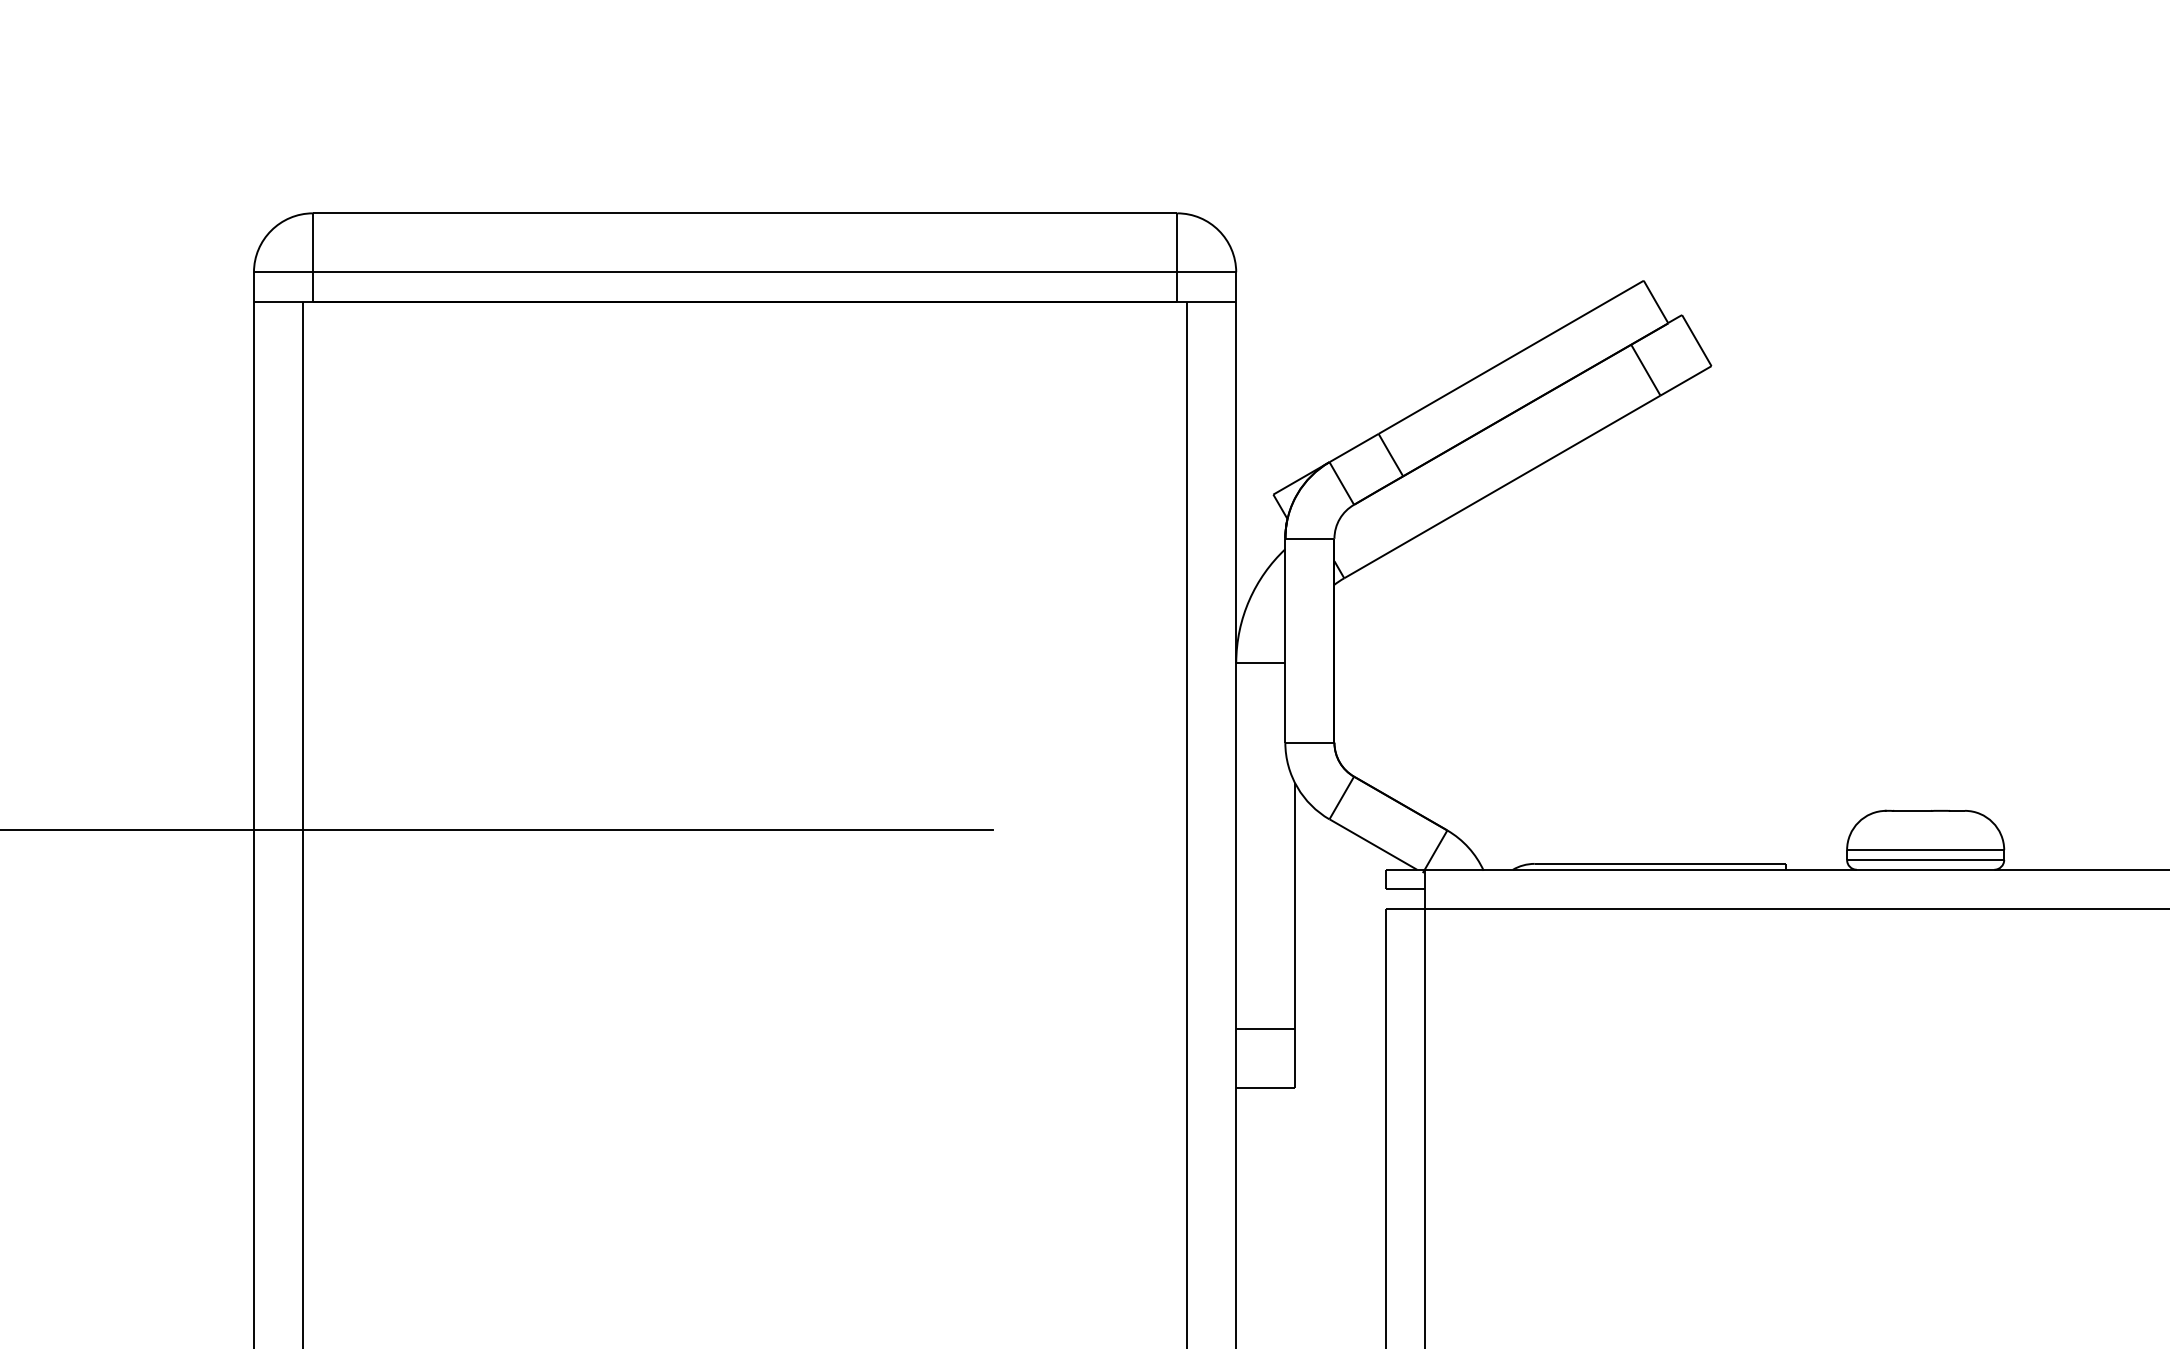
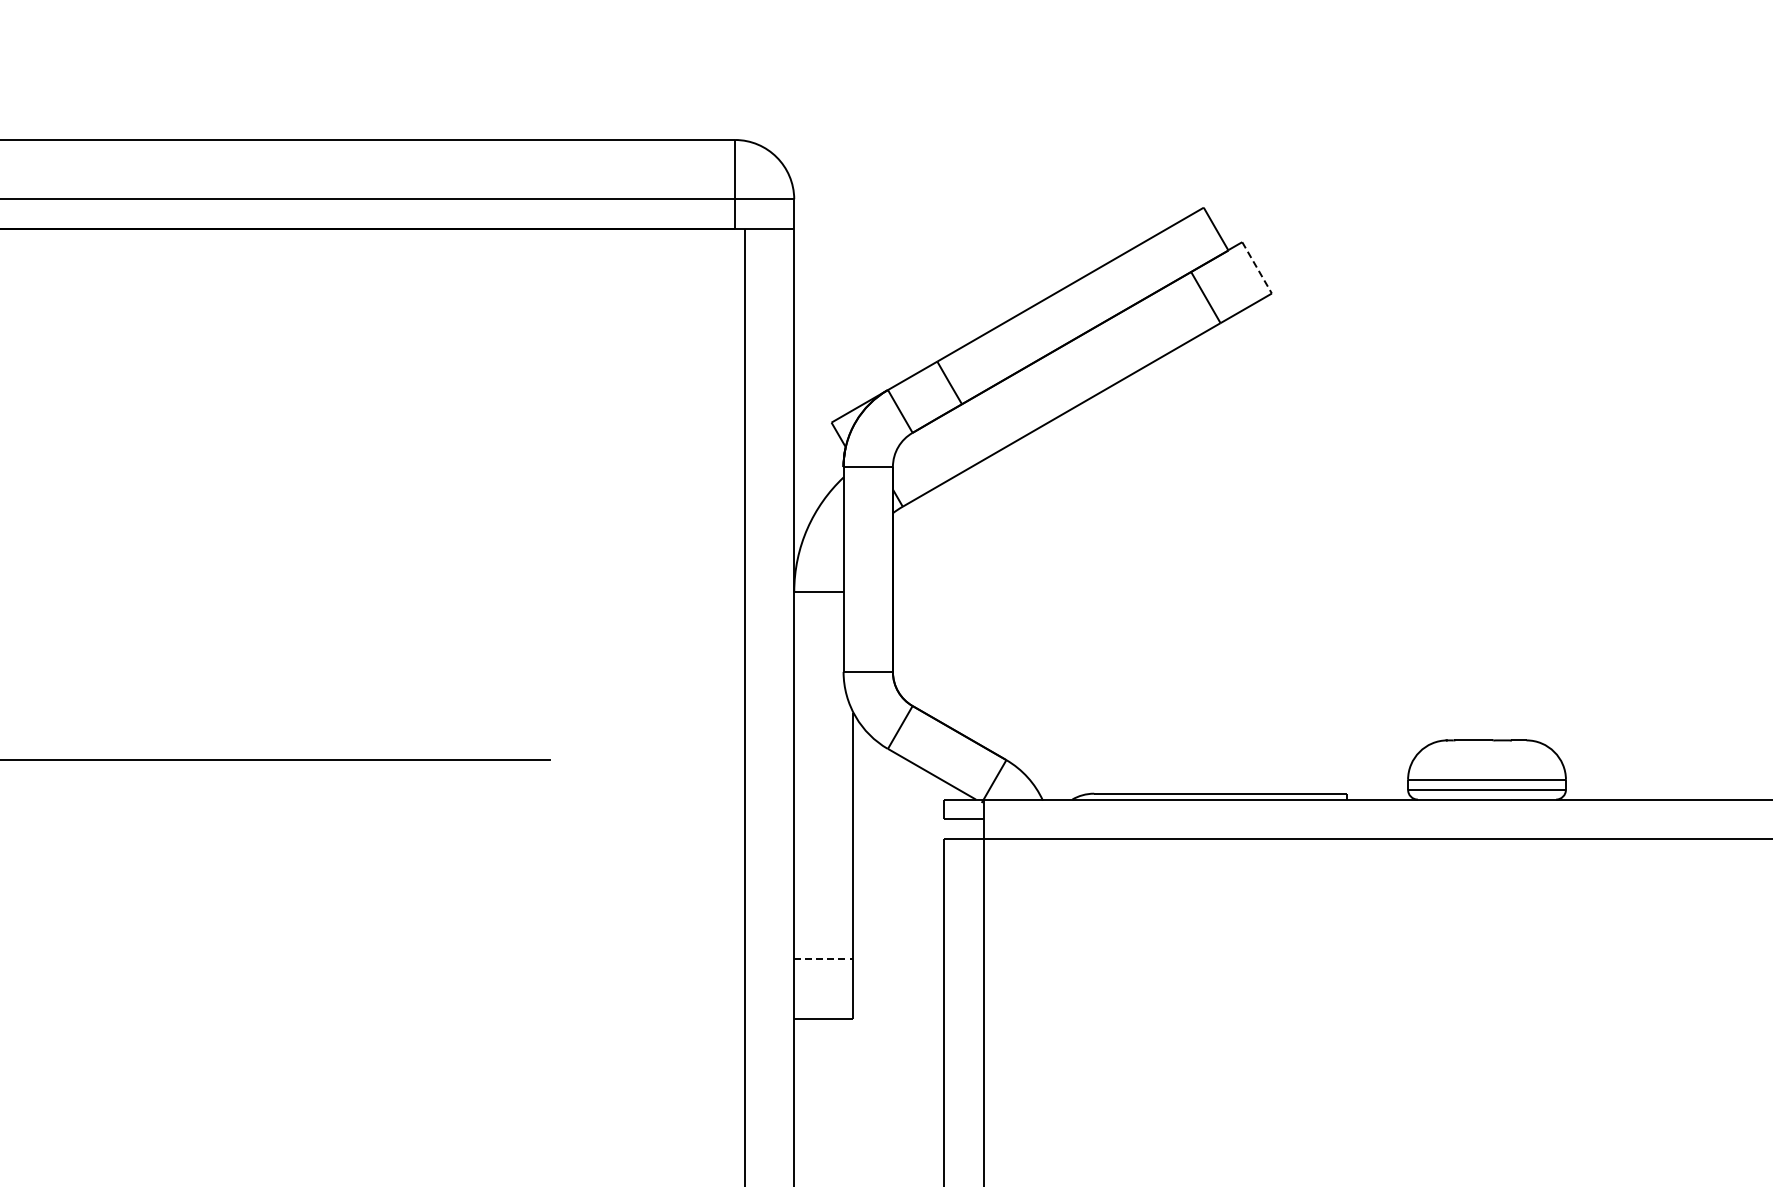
line: (1697, 341) -> (1257, 268), solid -> dashed
line: (1266, 1028) -> (824, 959), solid -> dashed

